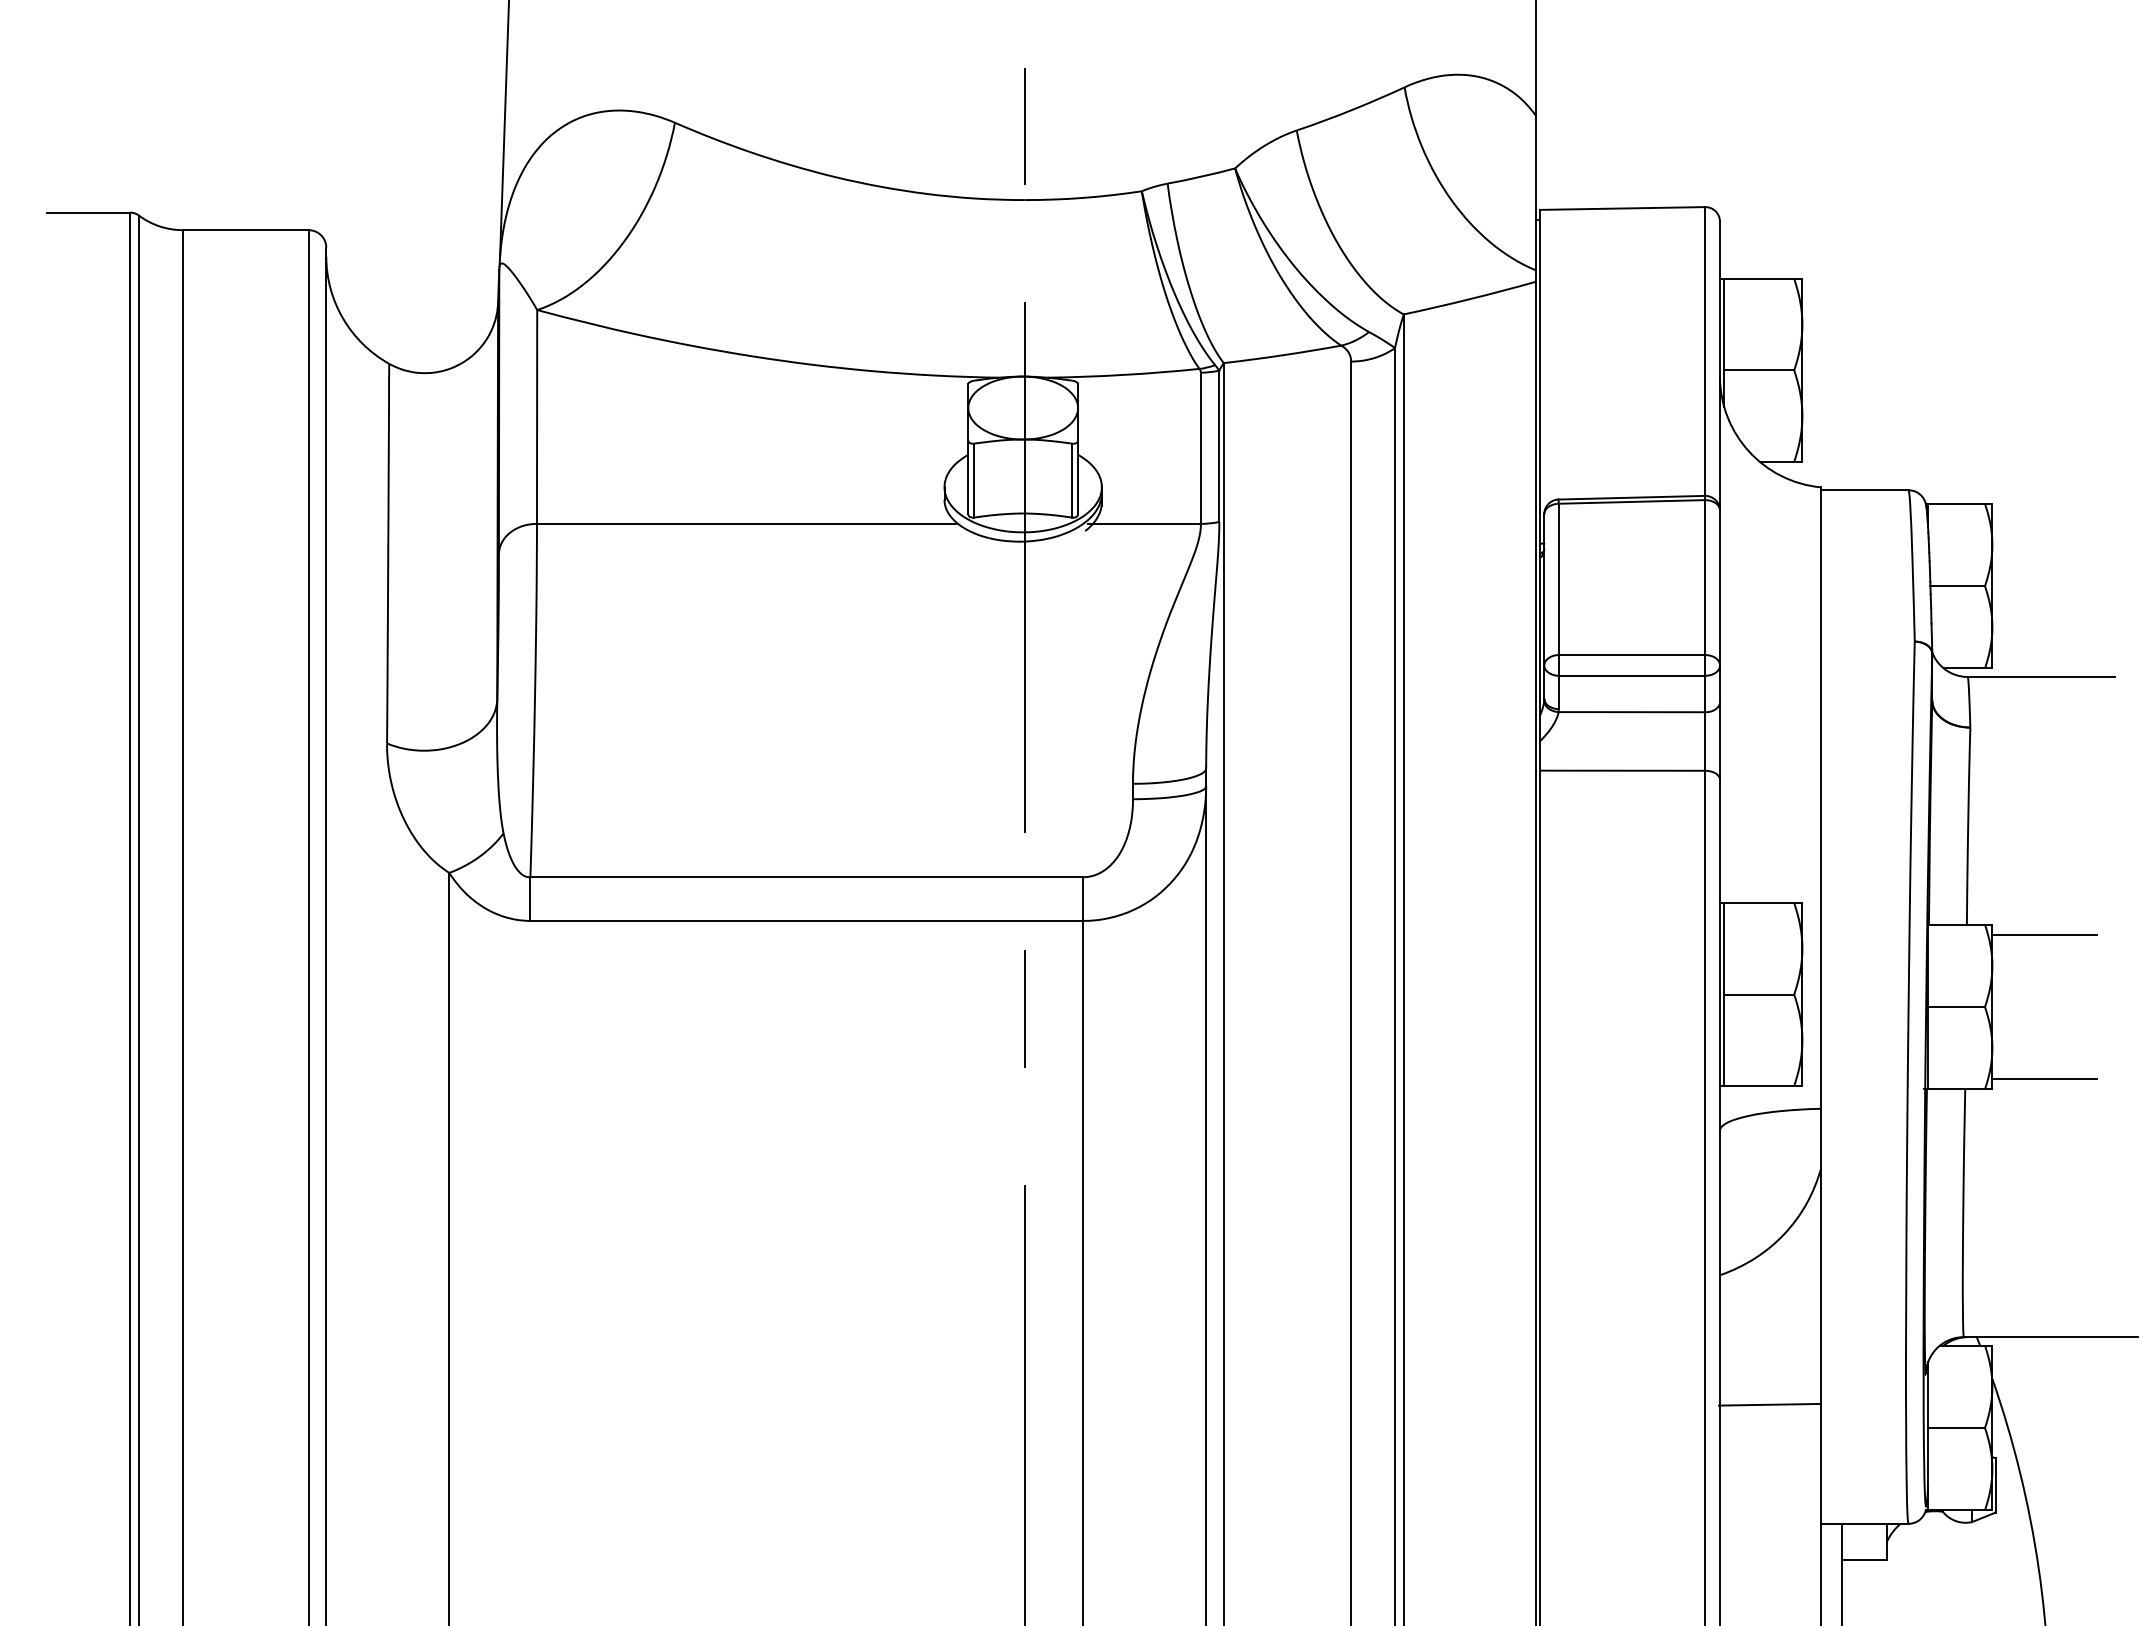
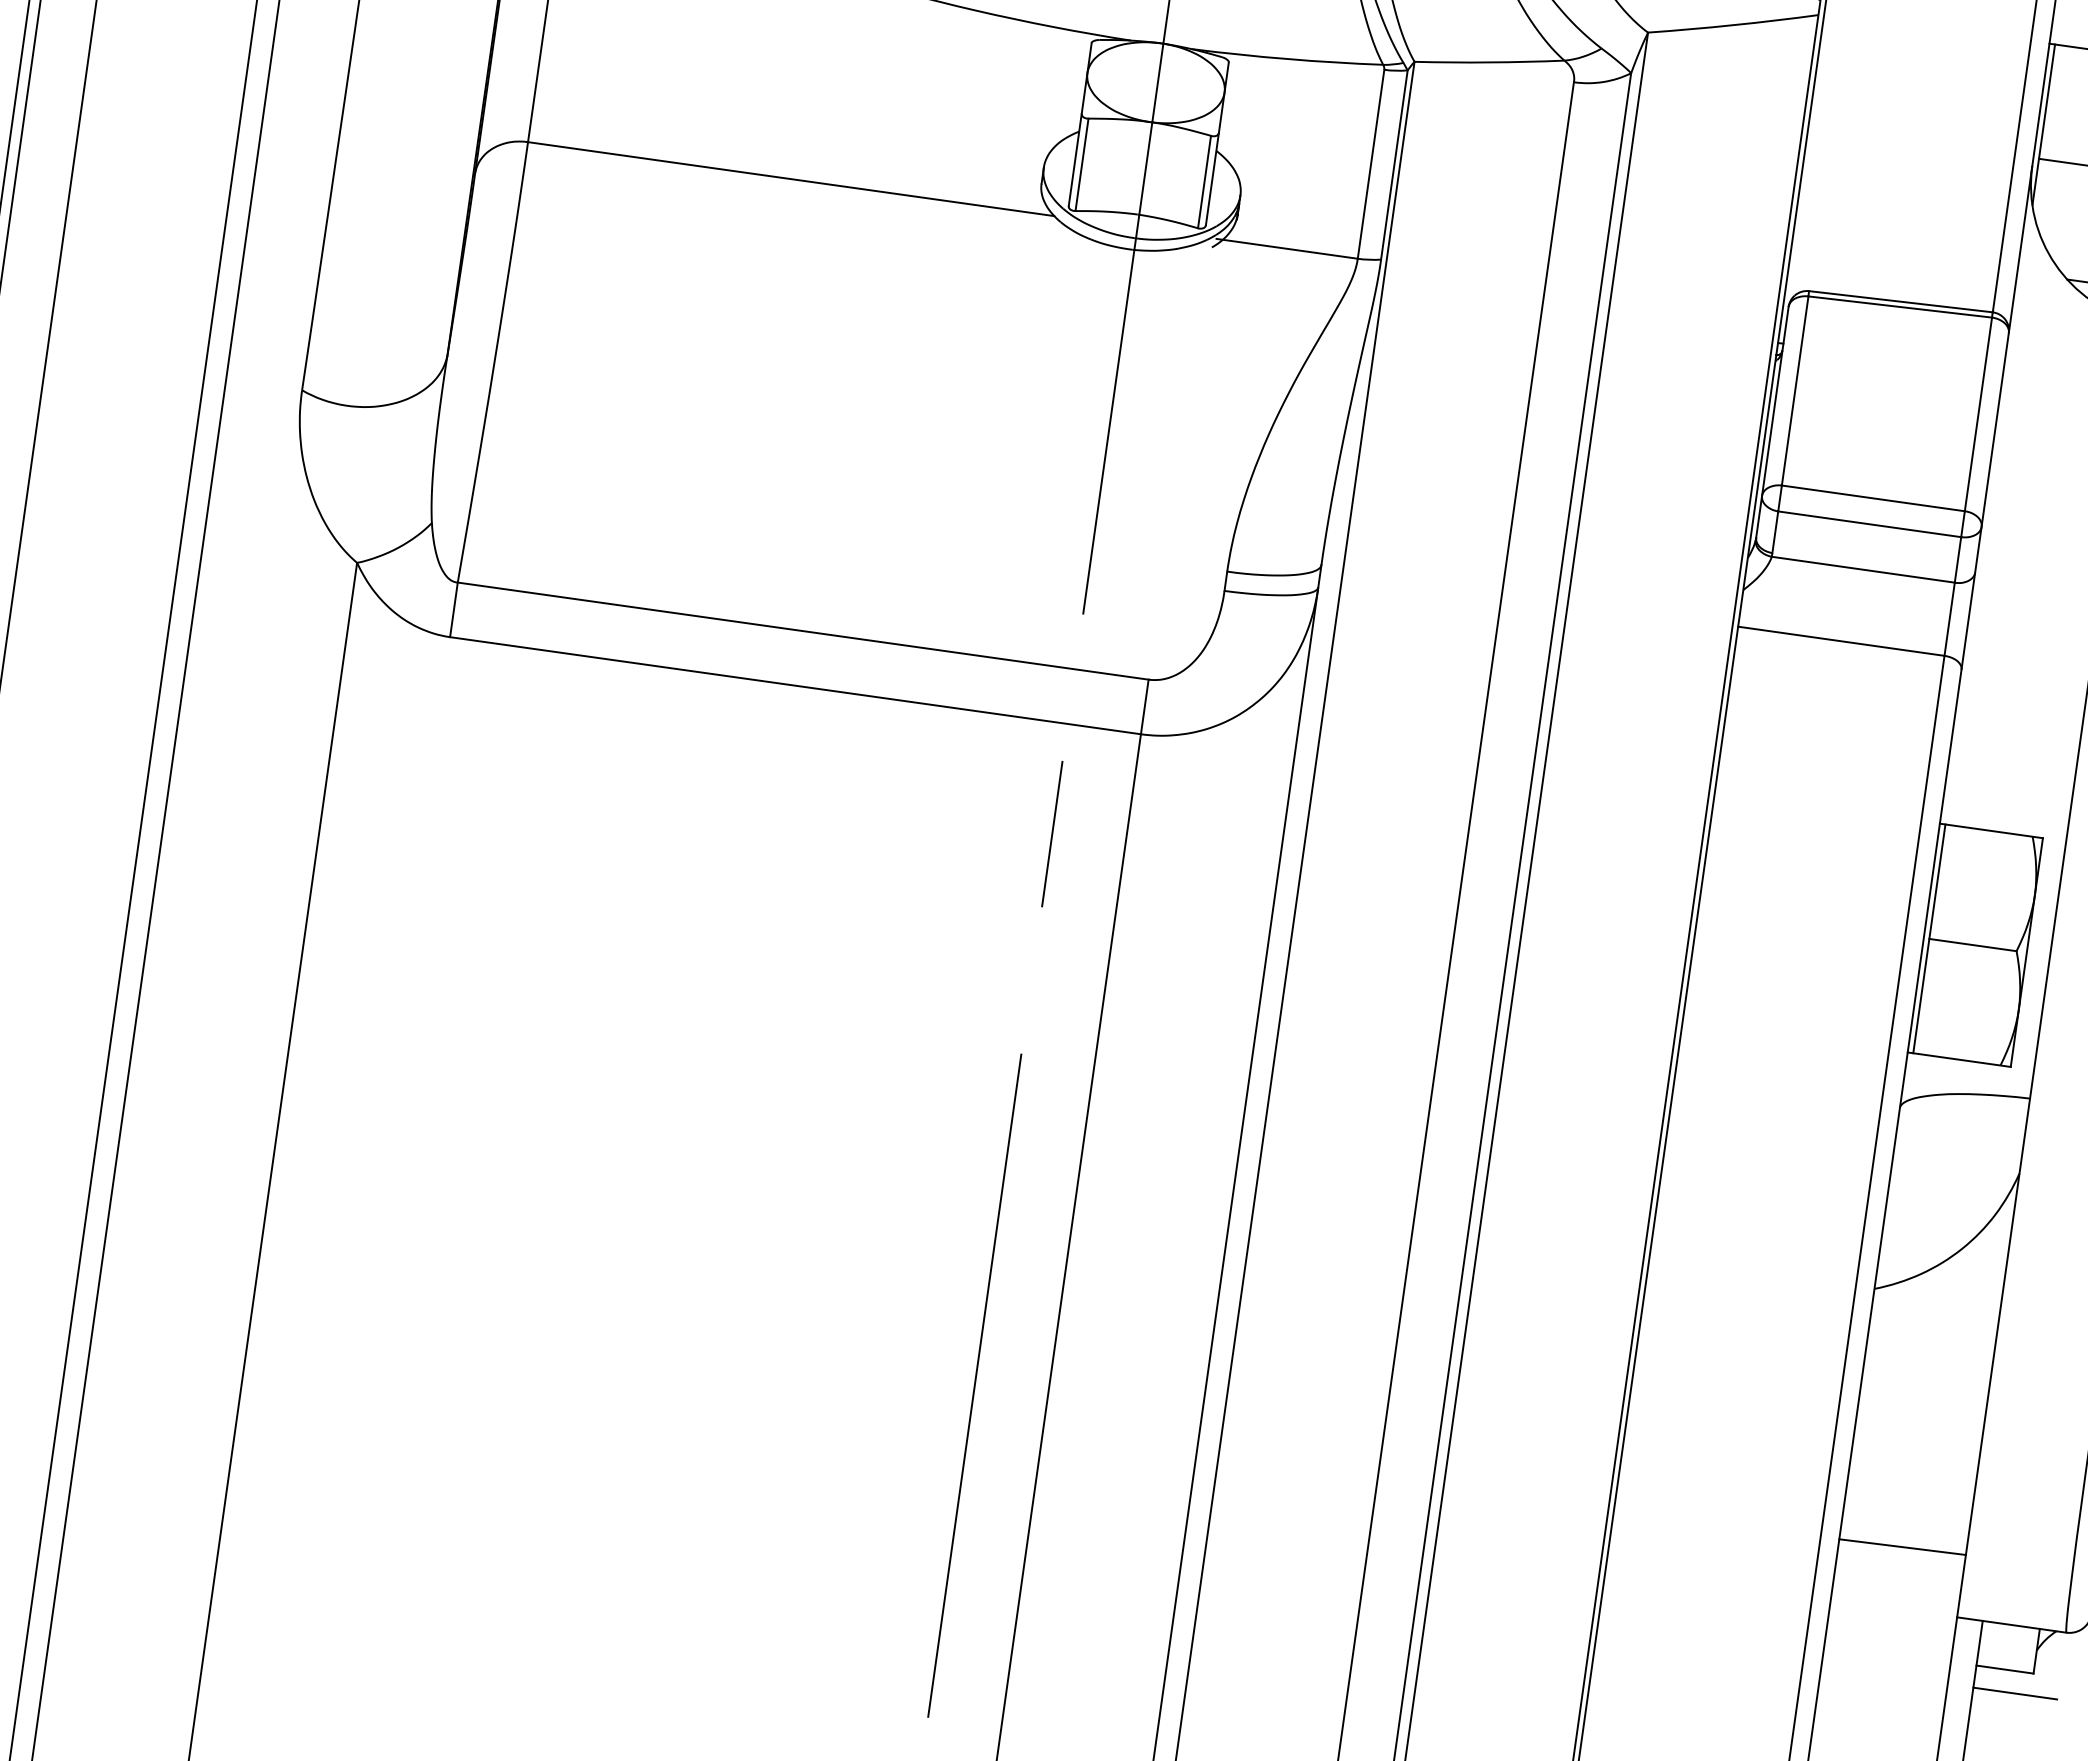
line: (1769, 1404) -> (1902, 1546), moved
line: (1874, 1577) -> (2014, 1693), added

